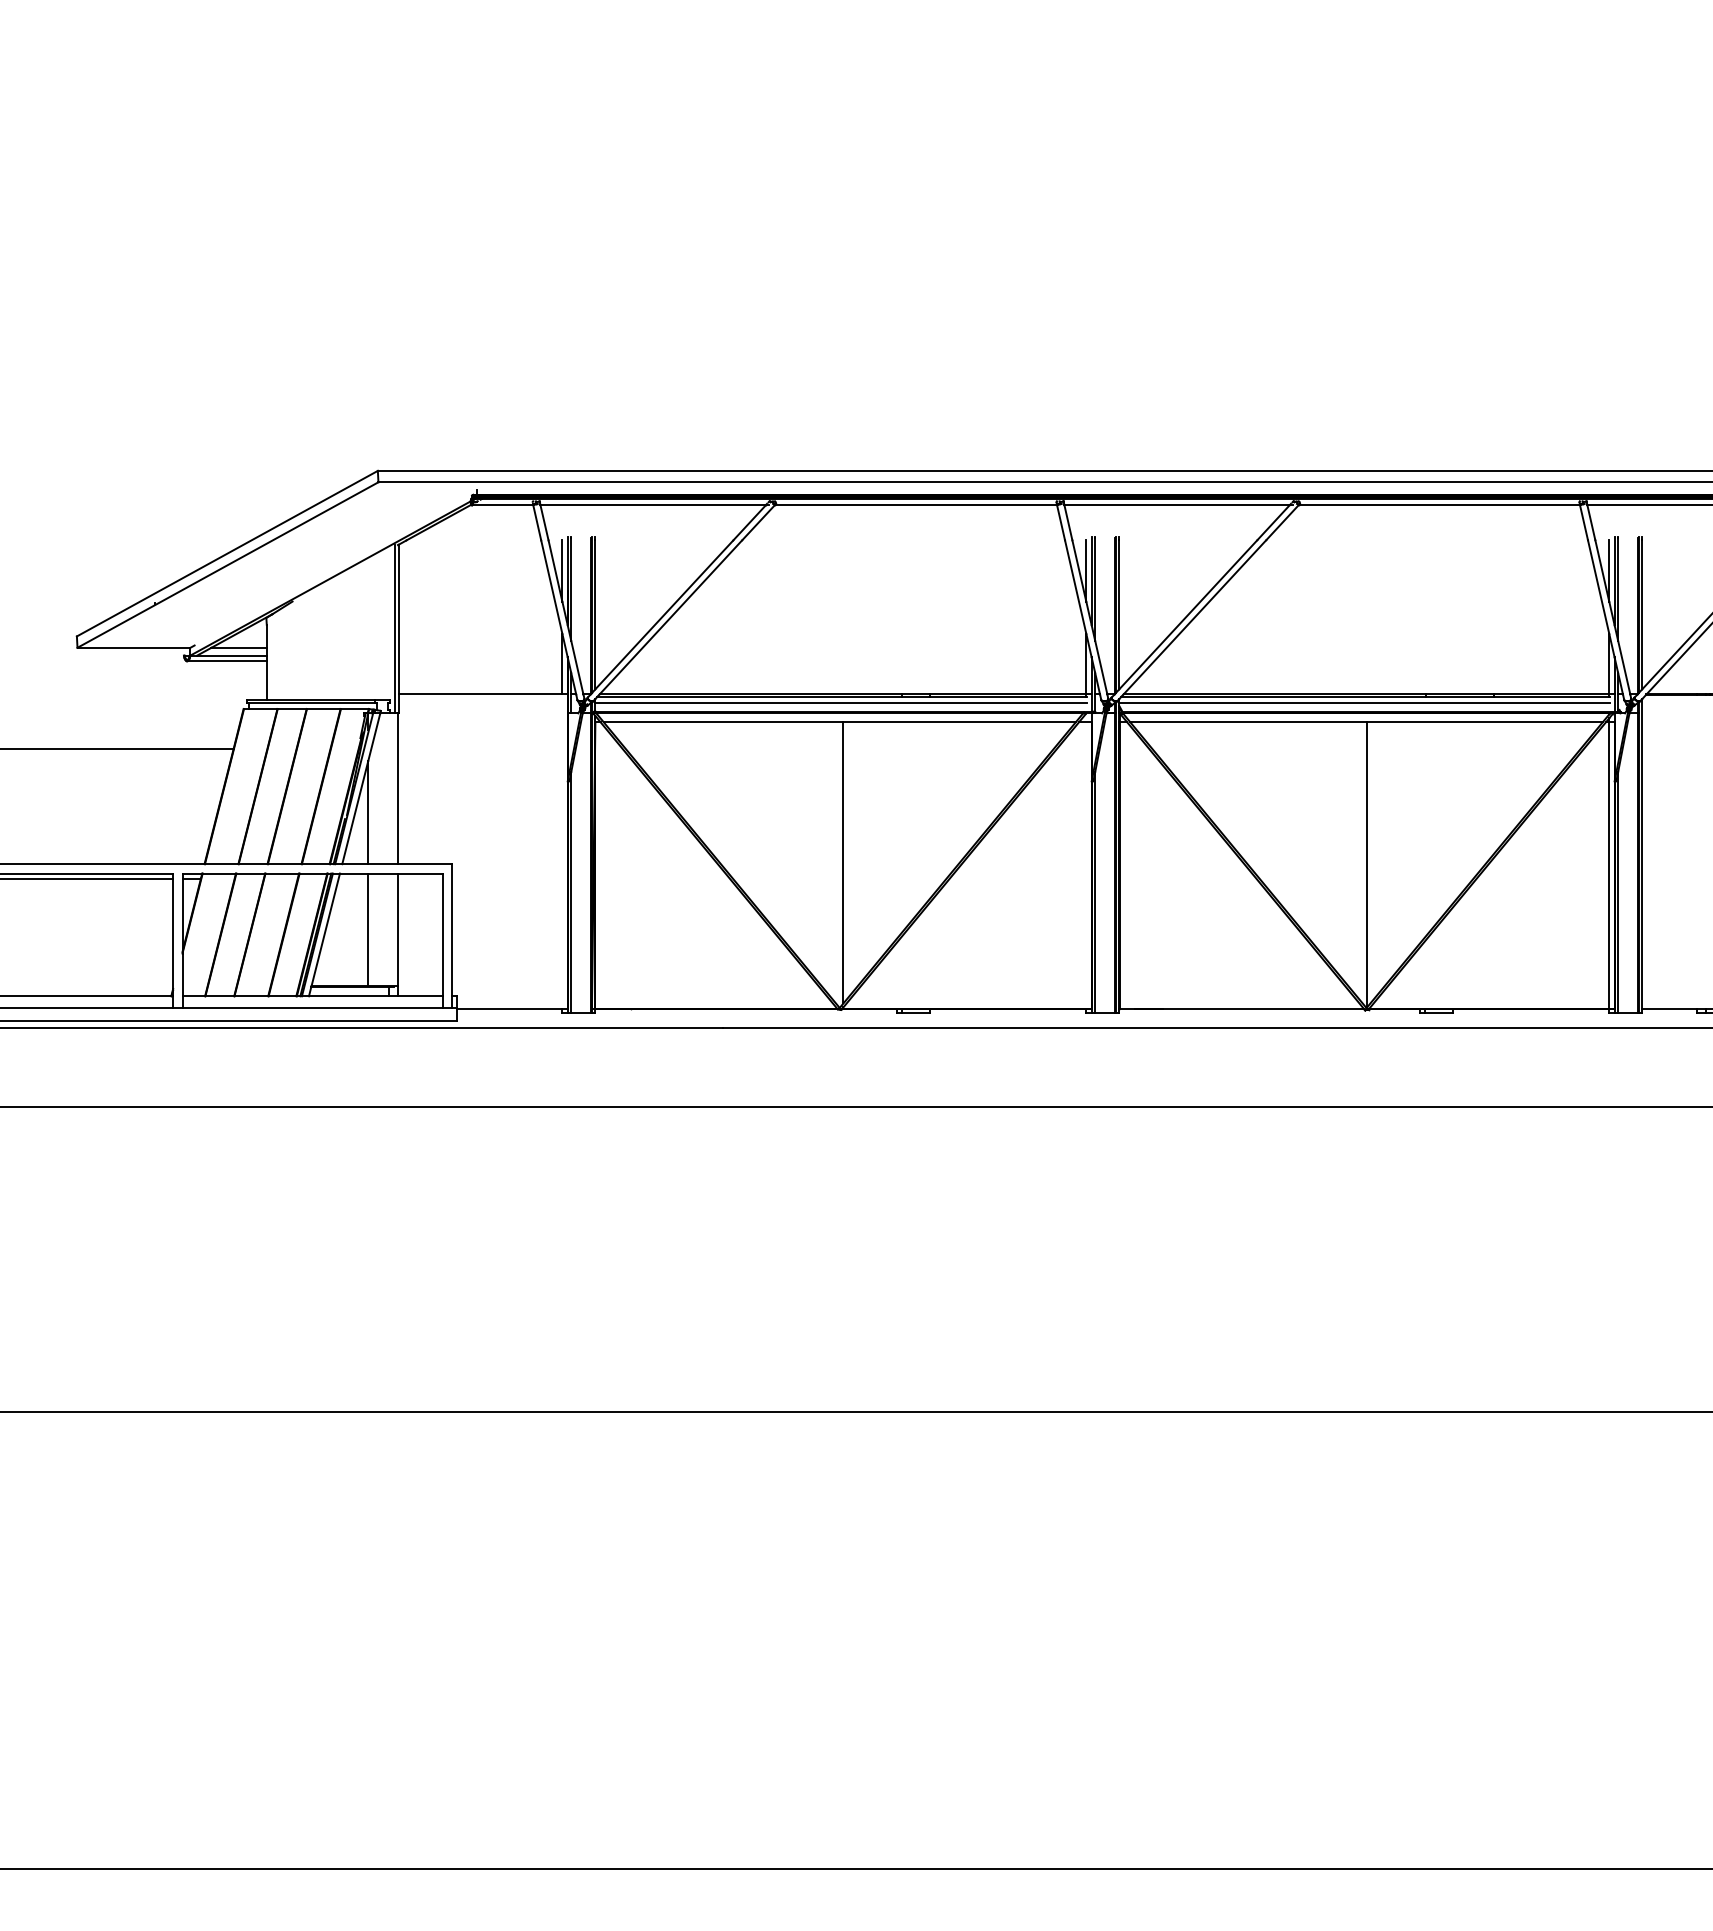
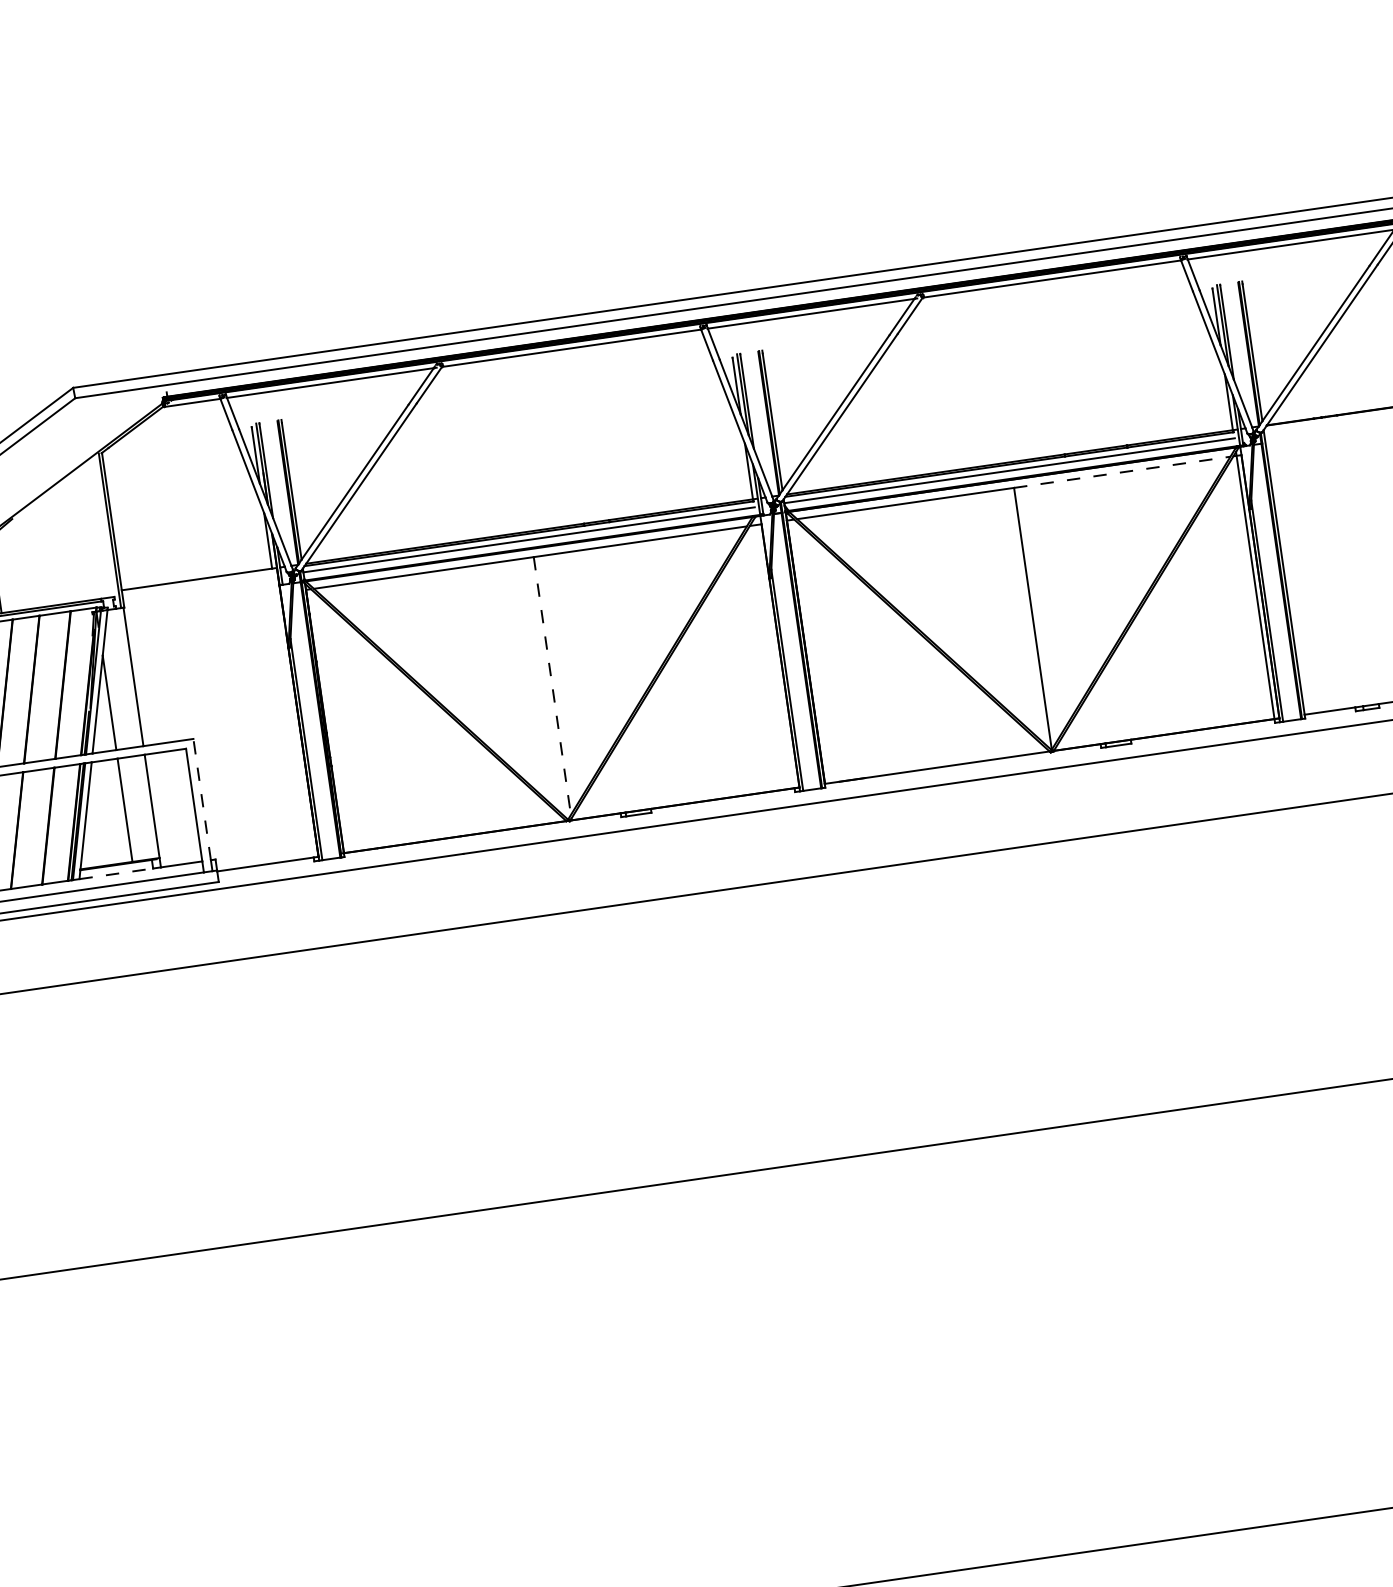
line: (1484, 722) -> (1122, 472), solid -> dashed
line: (843, 863) -> (552, 686), solid -> dashed
line: (452, 929) -> (202, 798), solid -> dashed
line: (349, 996) -> (116, 873), solid -> dashed

